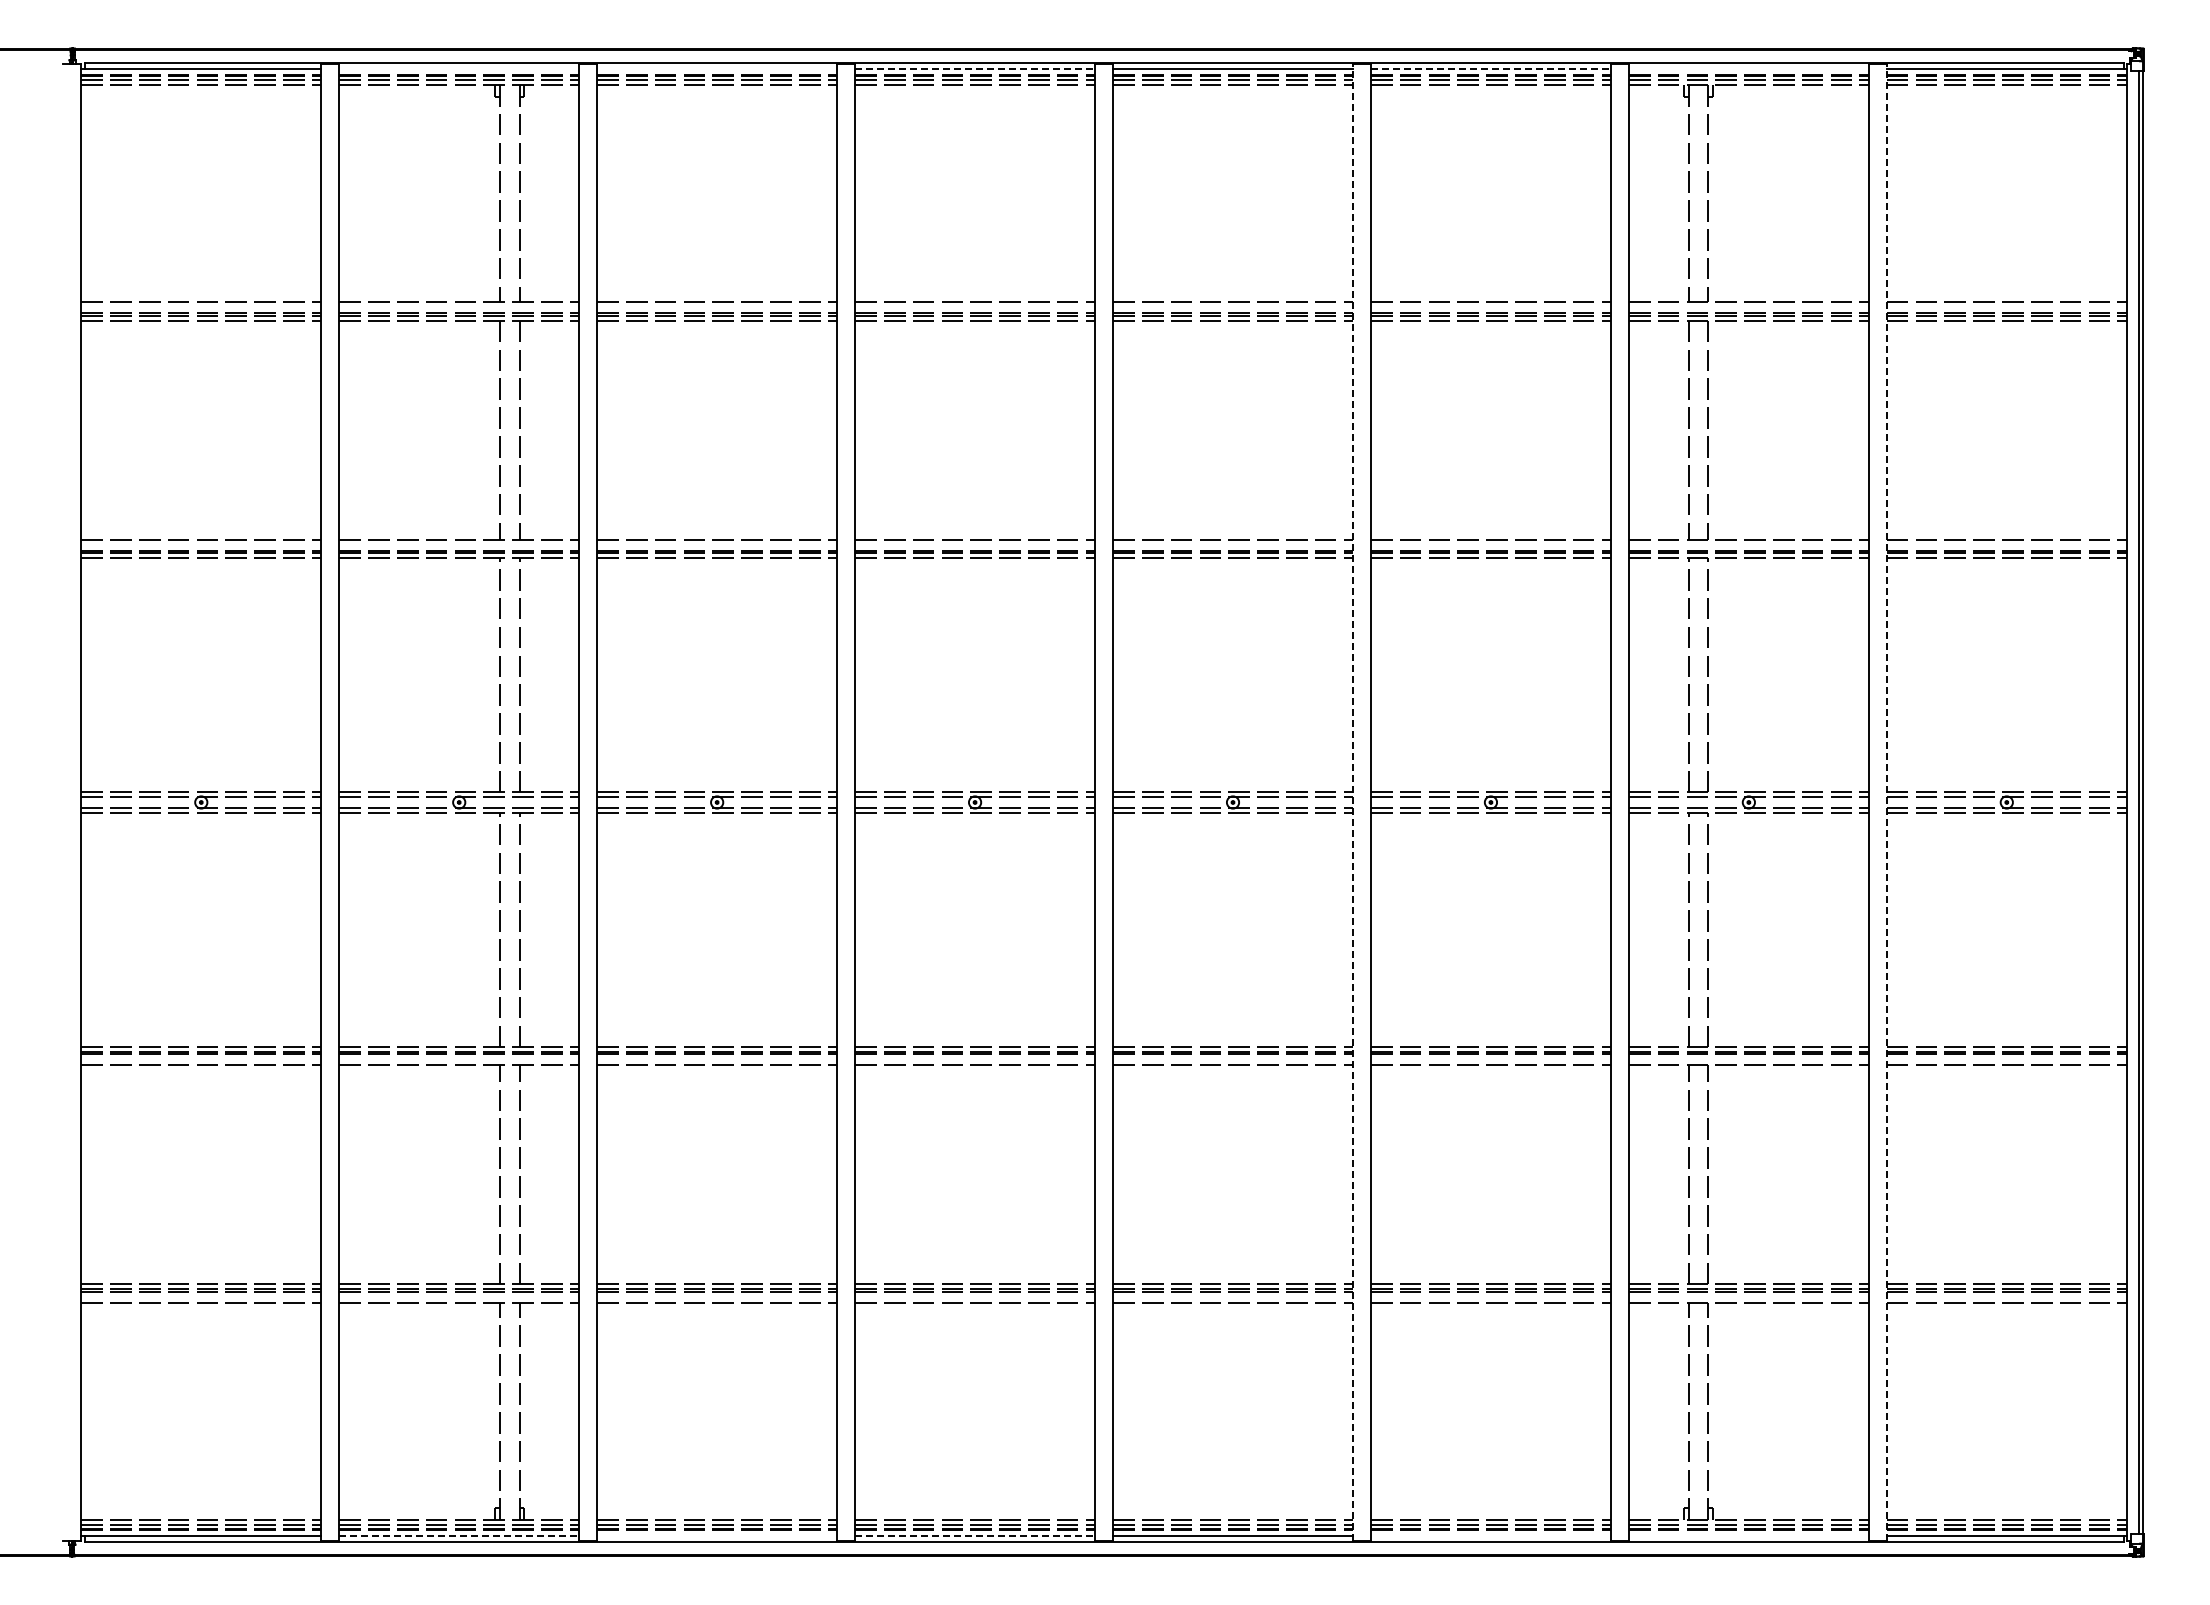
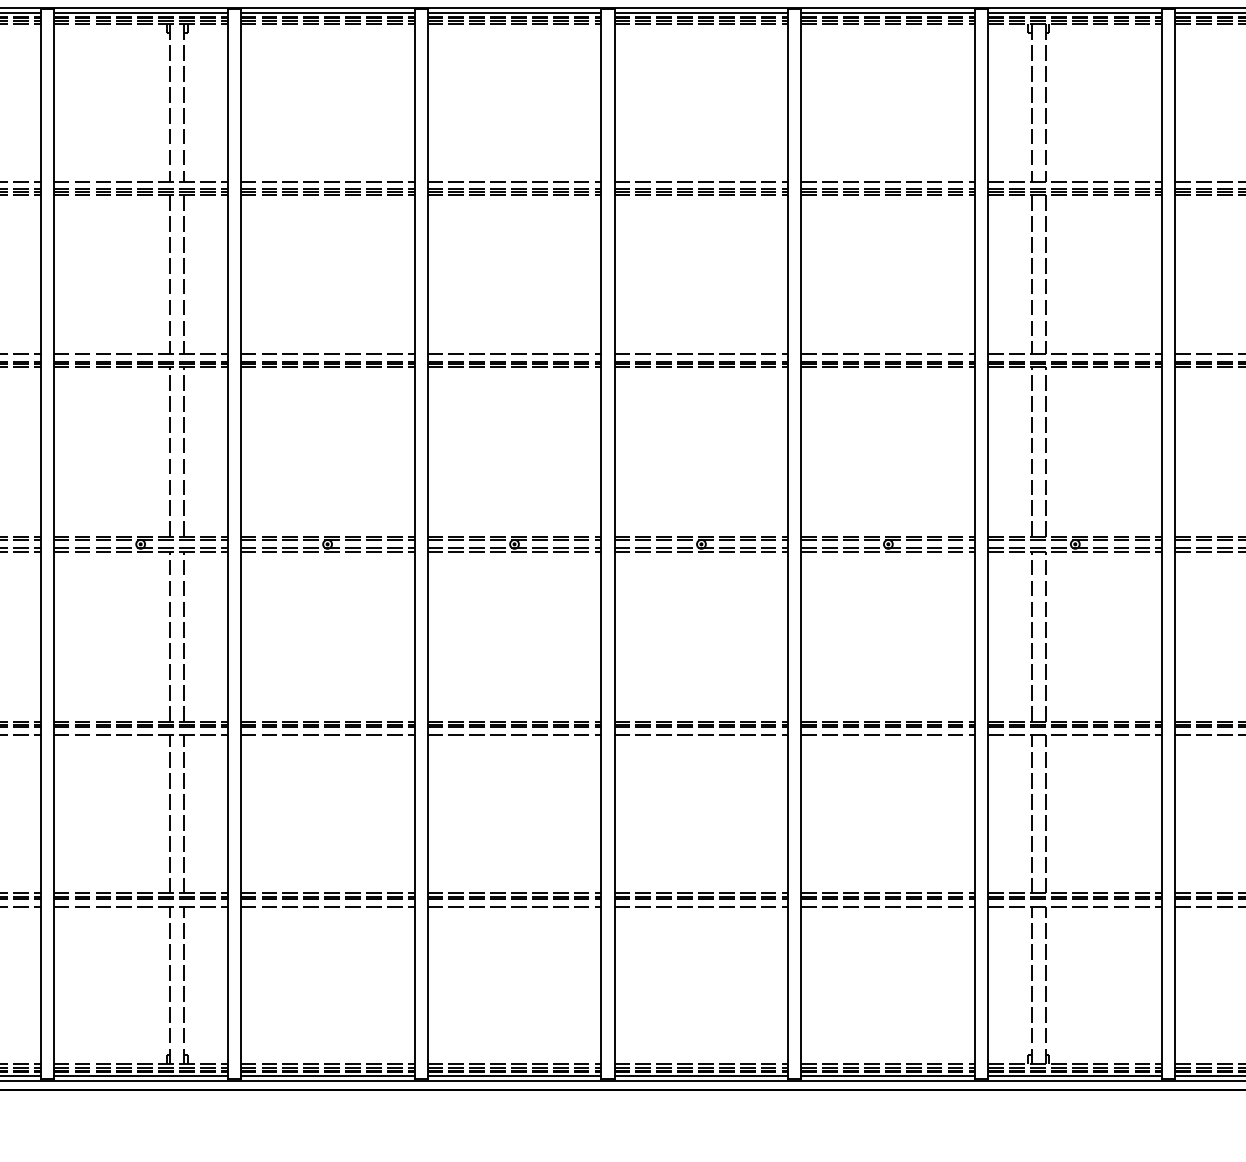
line: (459, 69) -> (140, 13), added
line: (717, 69) -> (327, 13), added
line: (975, 69) -> (514, 13), dashed -> solid
line: (1490, 69) -> (888, 13), dashed -> solid
line: (1748, 69) -> (1075, 13), added
line: (1352, 801) -> (788, 543), dashed -> solid
line: (1886, 801) -> (1175, 543), dashed -> solid
line: (459, 1535) -> (140, 1075), dashed -> solid
line: (717, 1535) -> (327, 1075), added
line: (975, 1535) -> (514, 1075), dashed -> solid
line: (1490, 1535) -> (888, 1075), added
line: (1748, 1535) -> (1075, 1075), added

